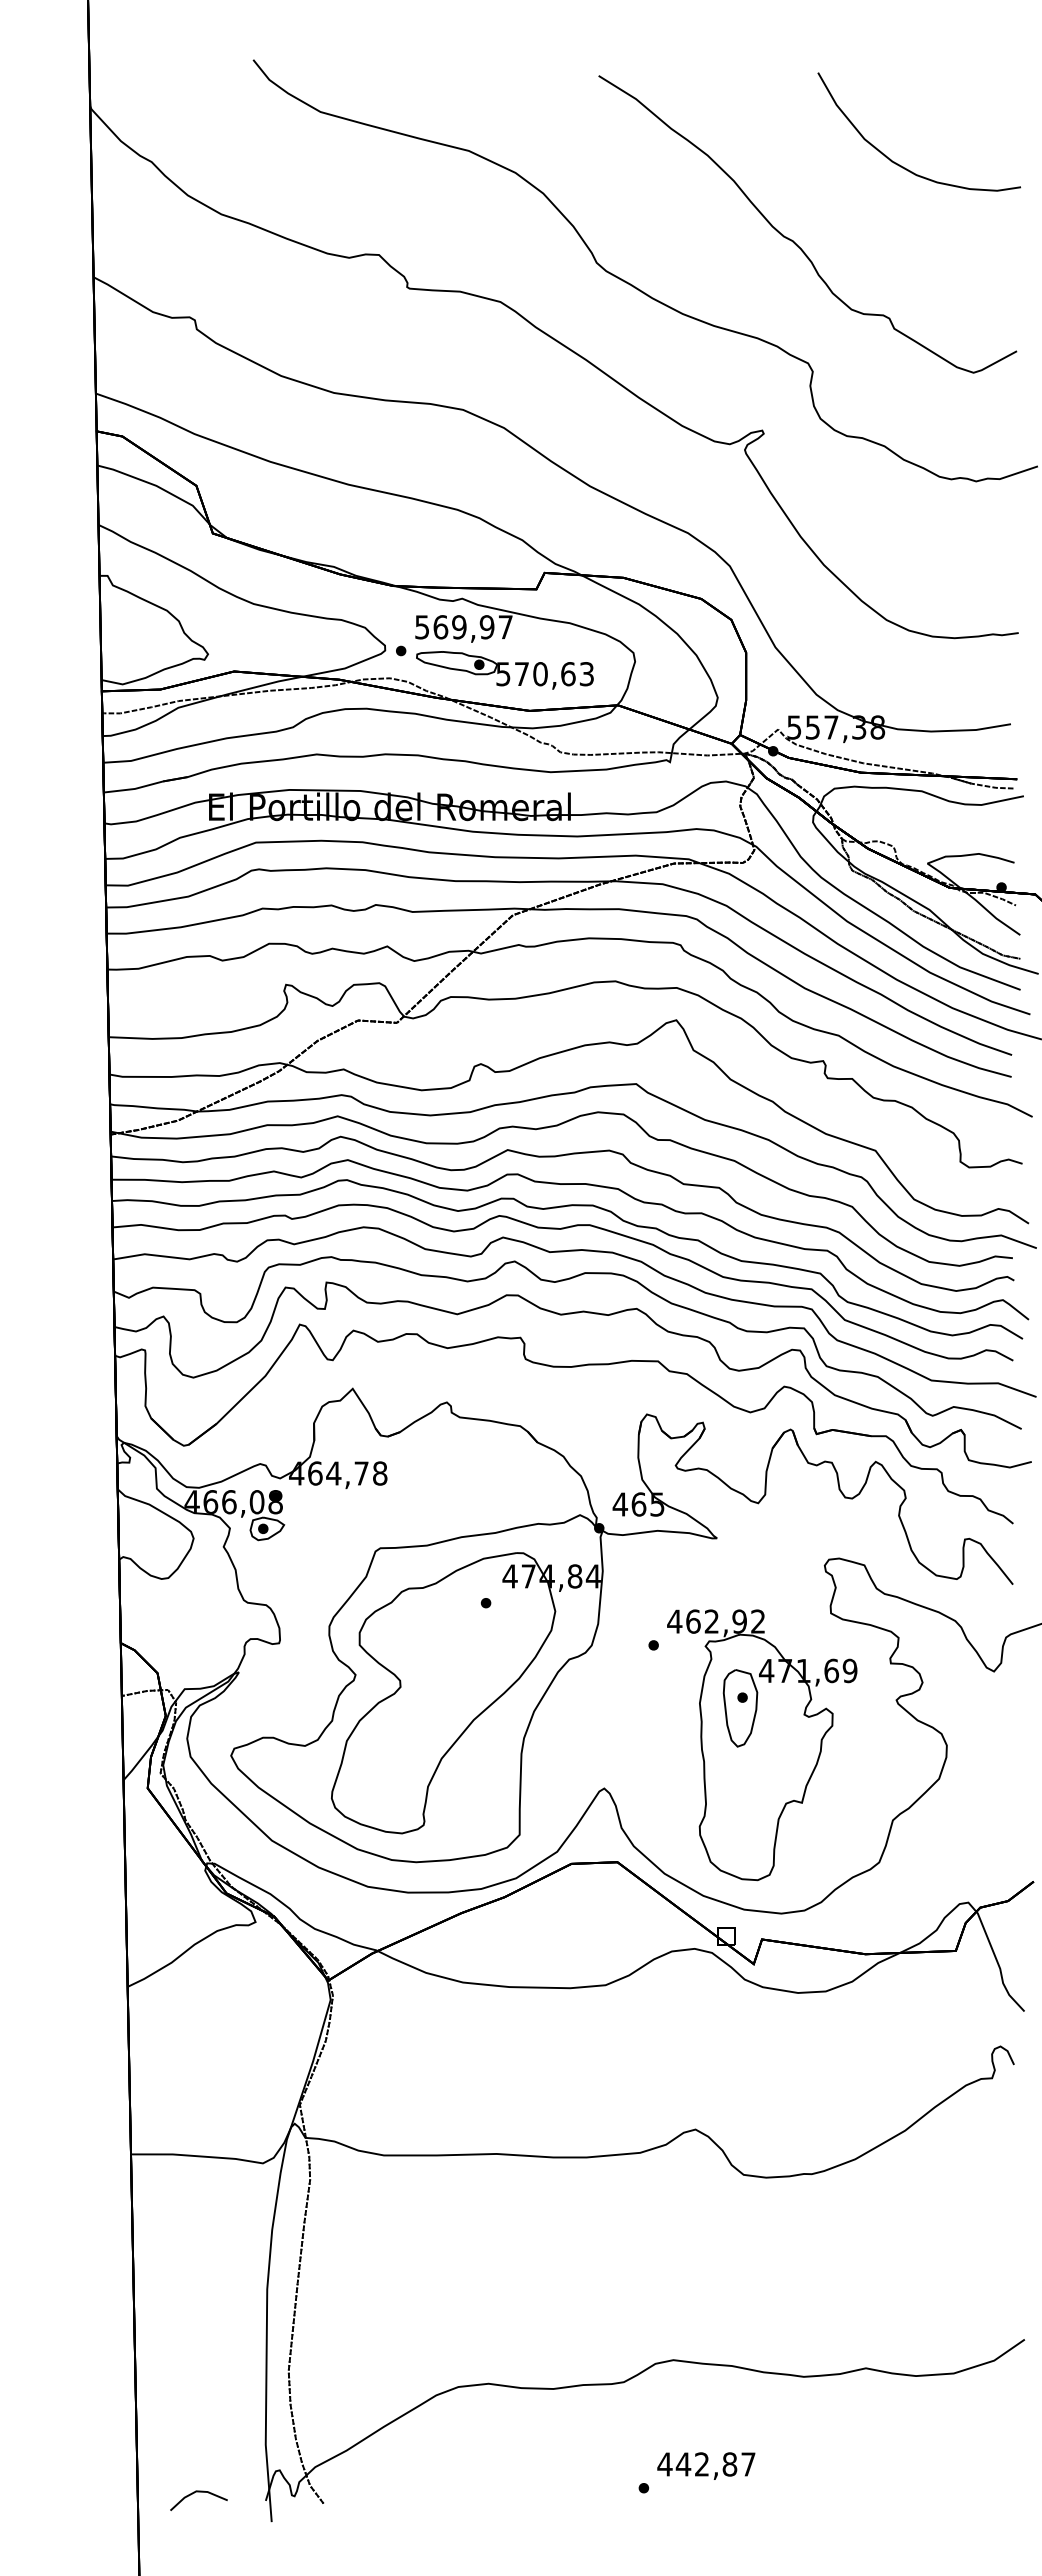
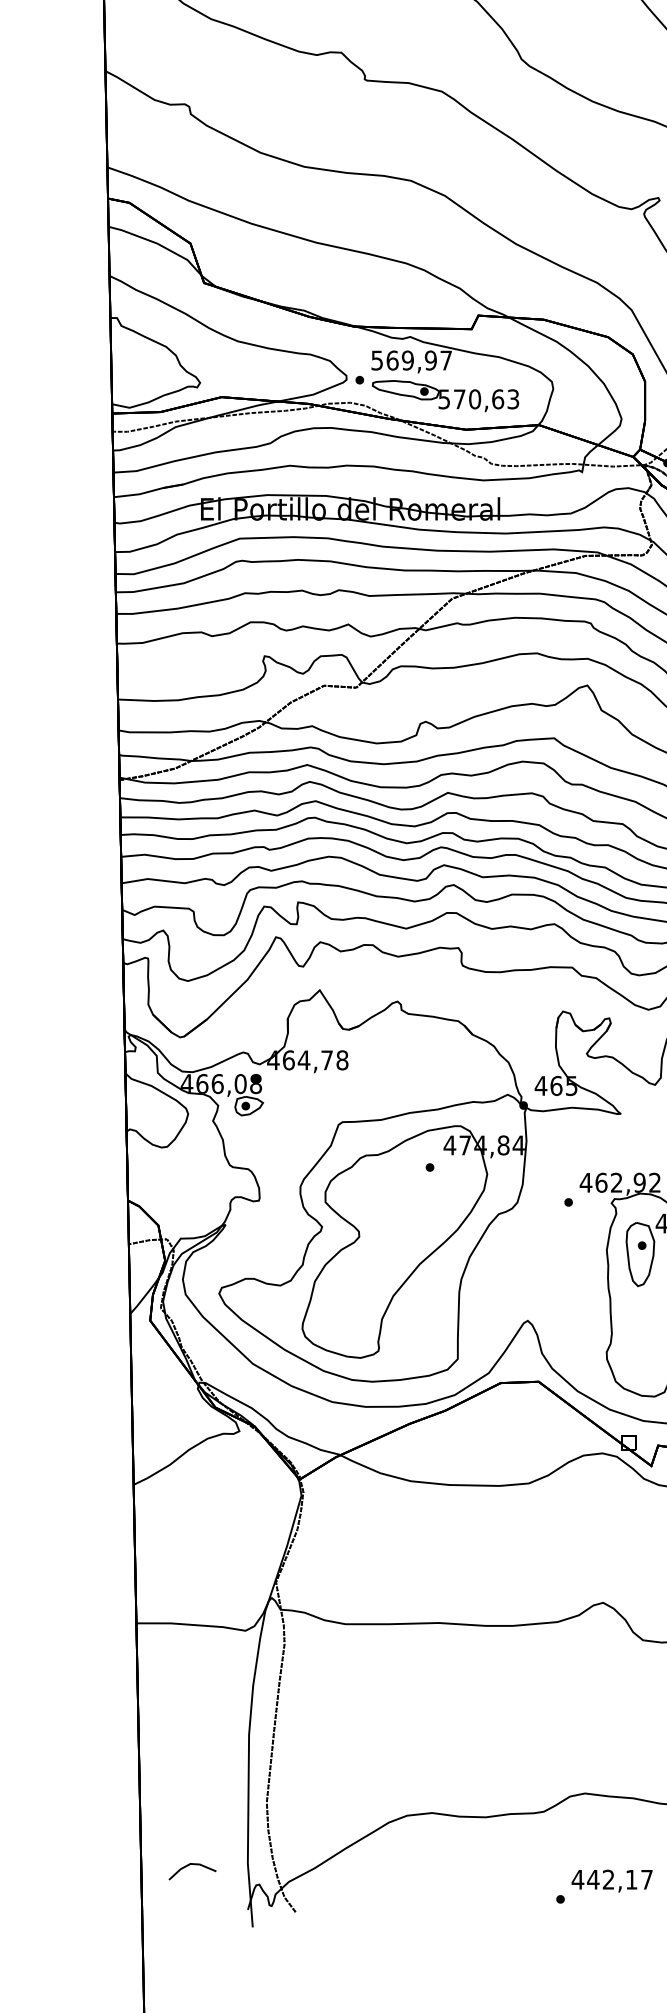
text: (729, 2464) -> (631, 1879), 442,87 -> 442,17
line: (198, 2492) -> (192, 1864), moved

